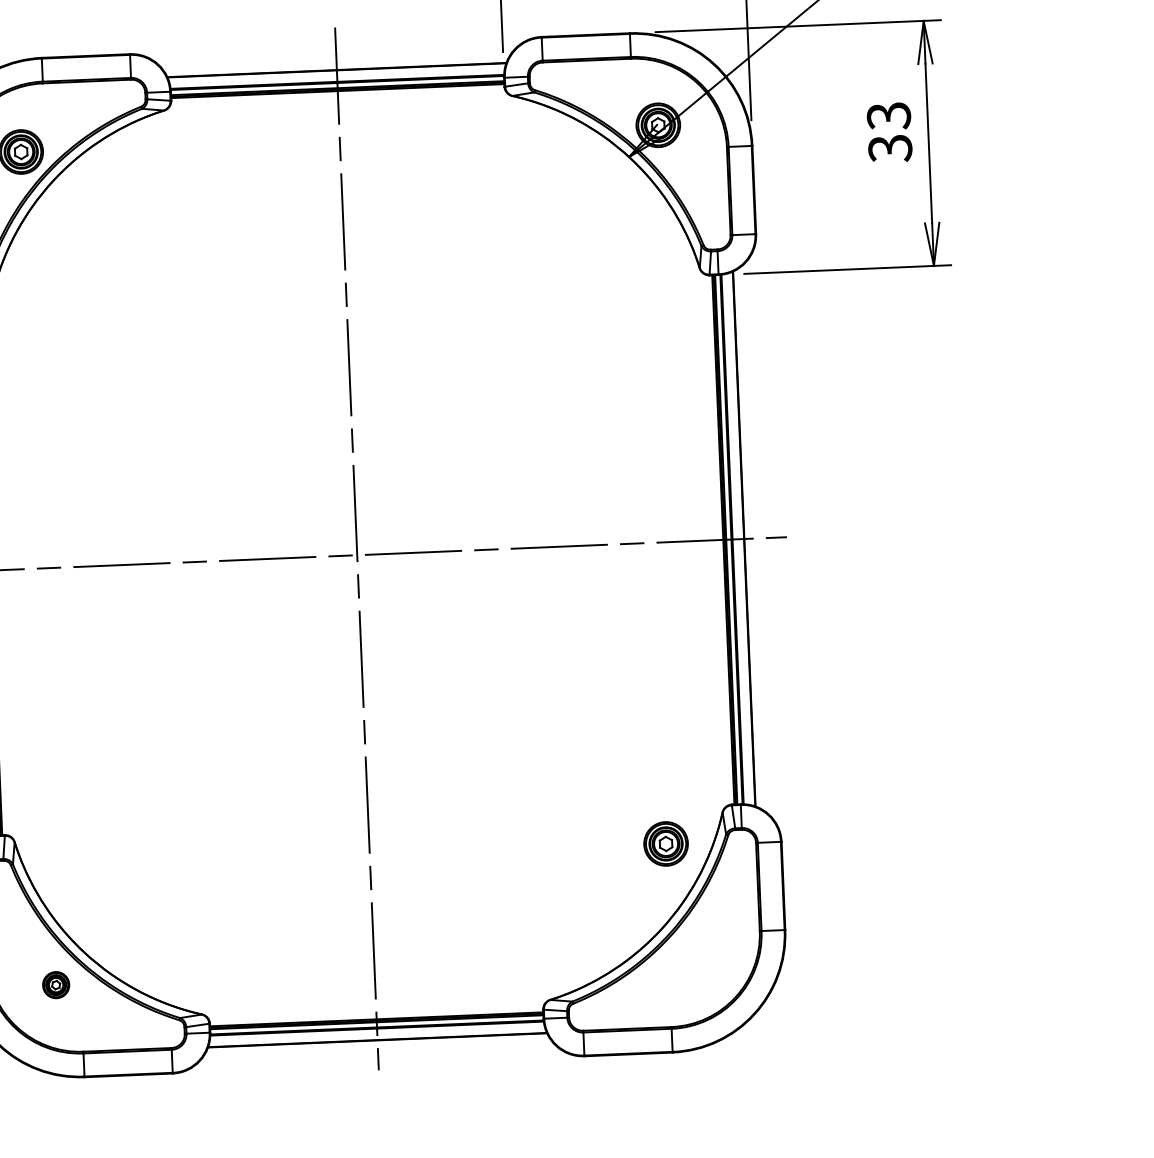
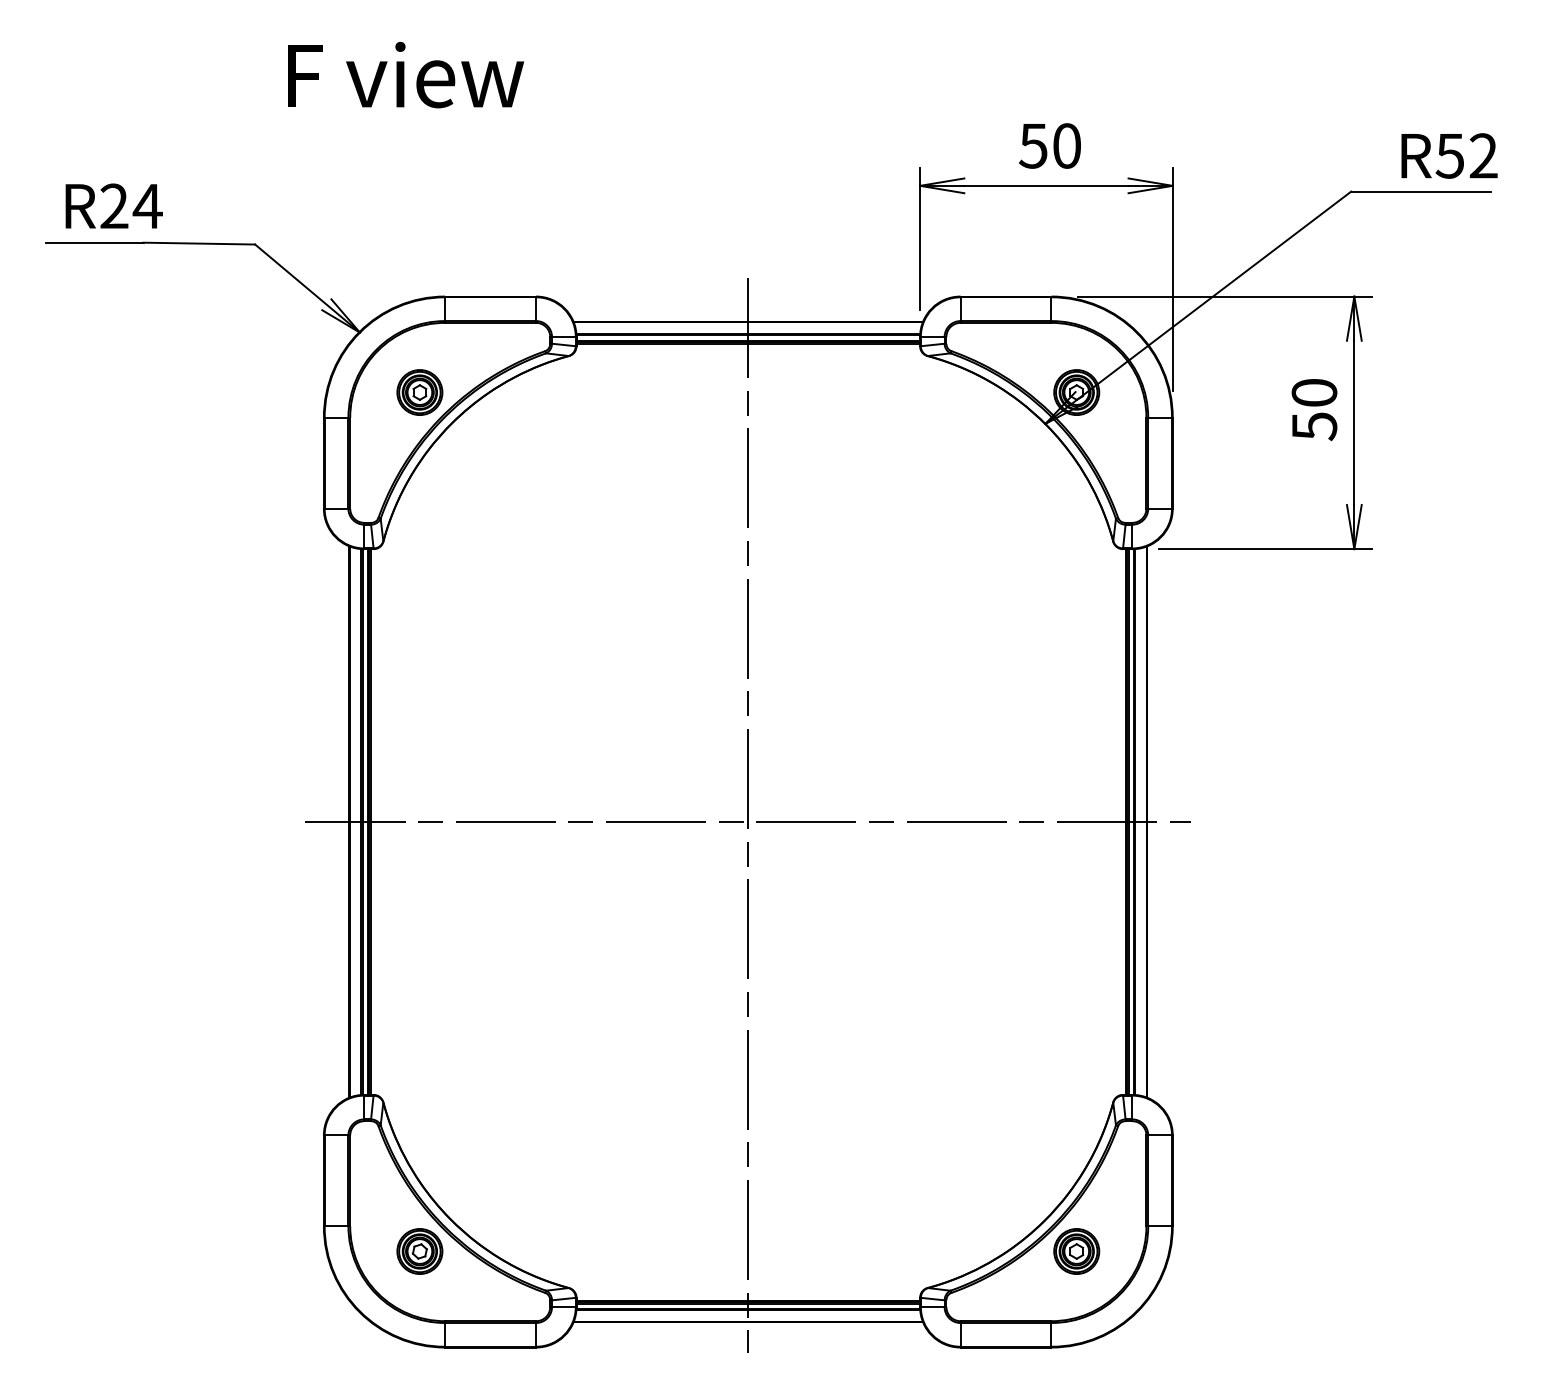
text: (889, 132) -> (1314, 409), 33 -> 50
part: (665, 843) -> (1076, 1251), moved
part: (55, 985) -> (419, 1251), size x1.67

